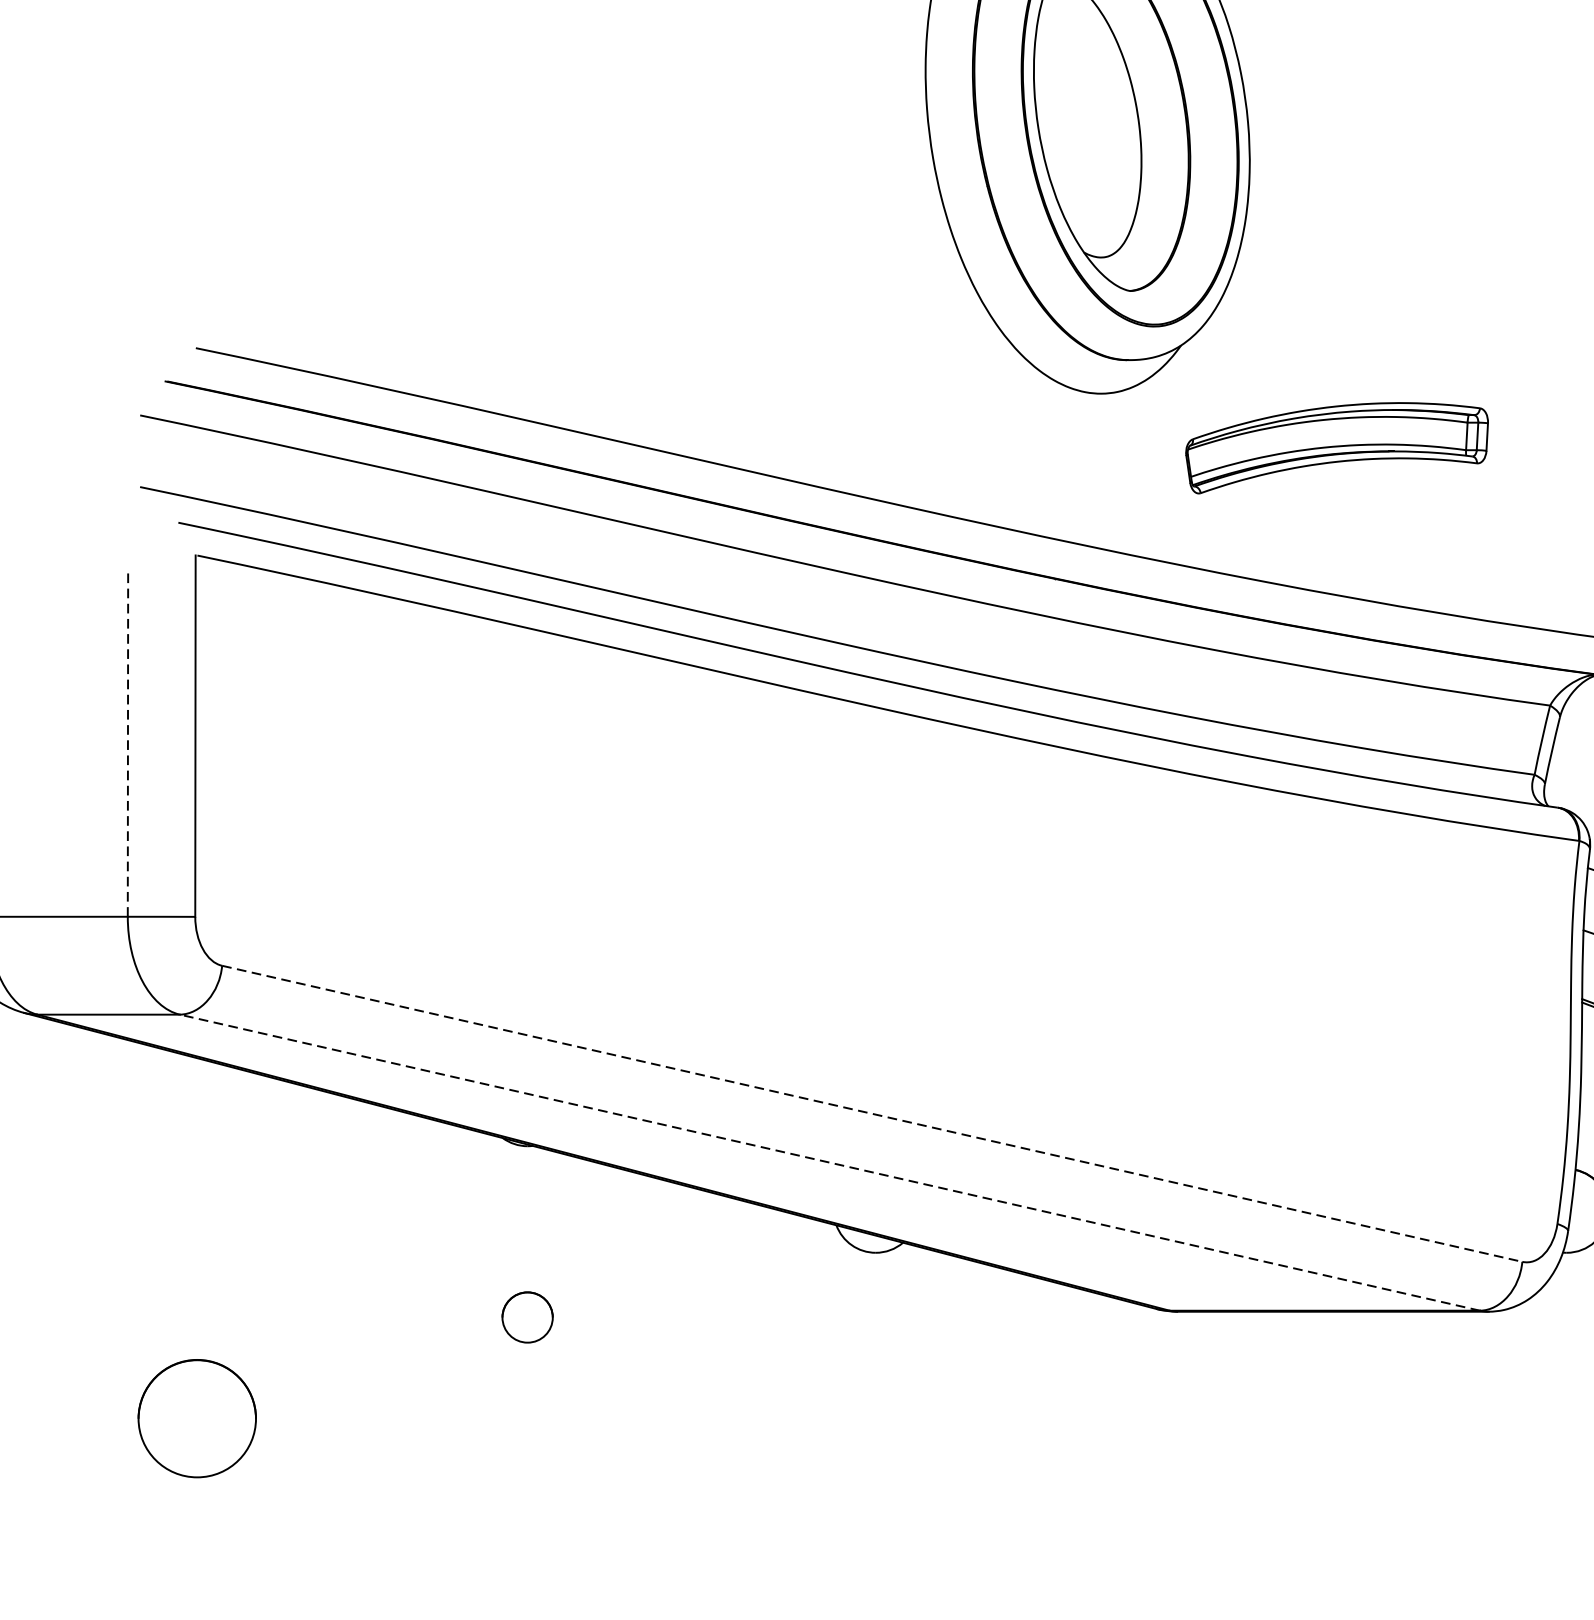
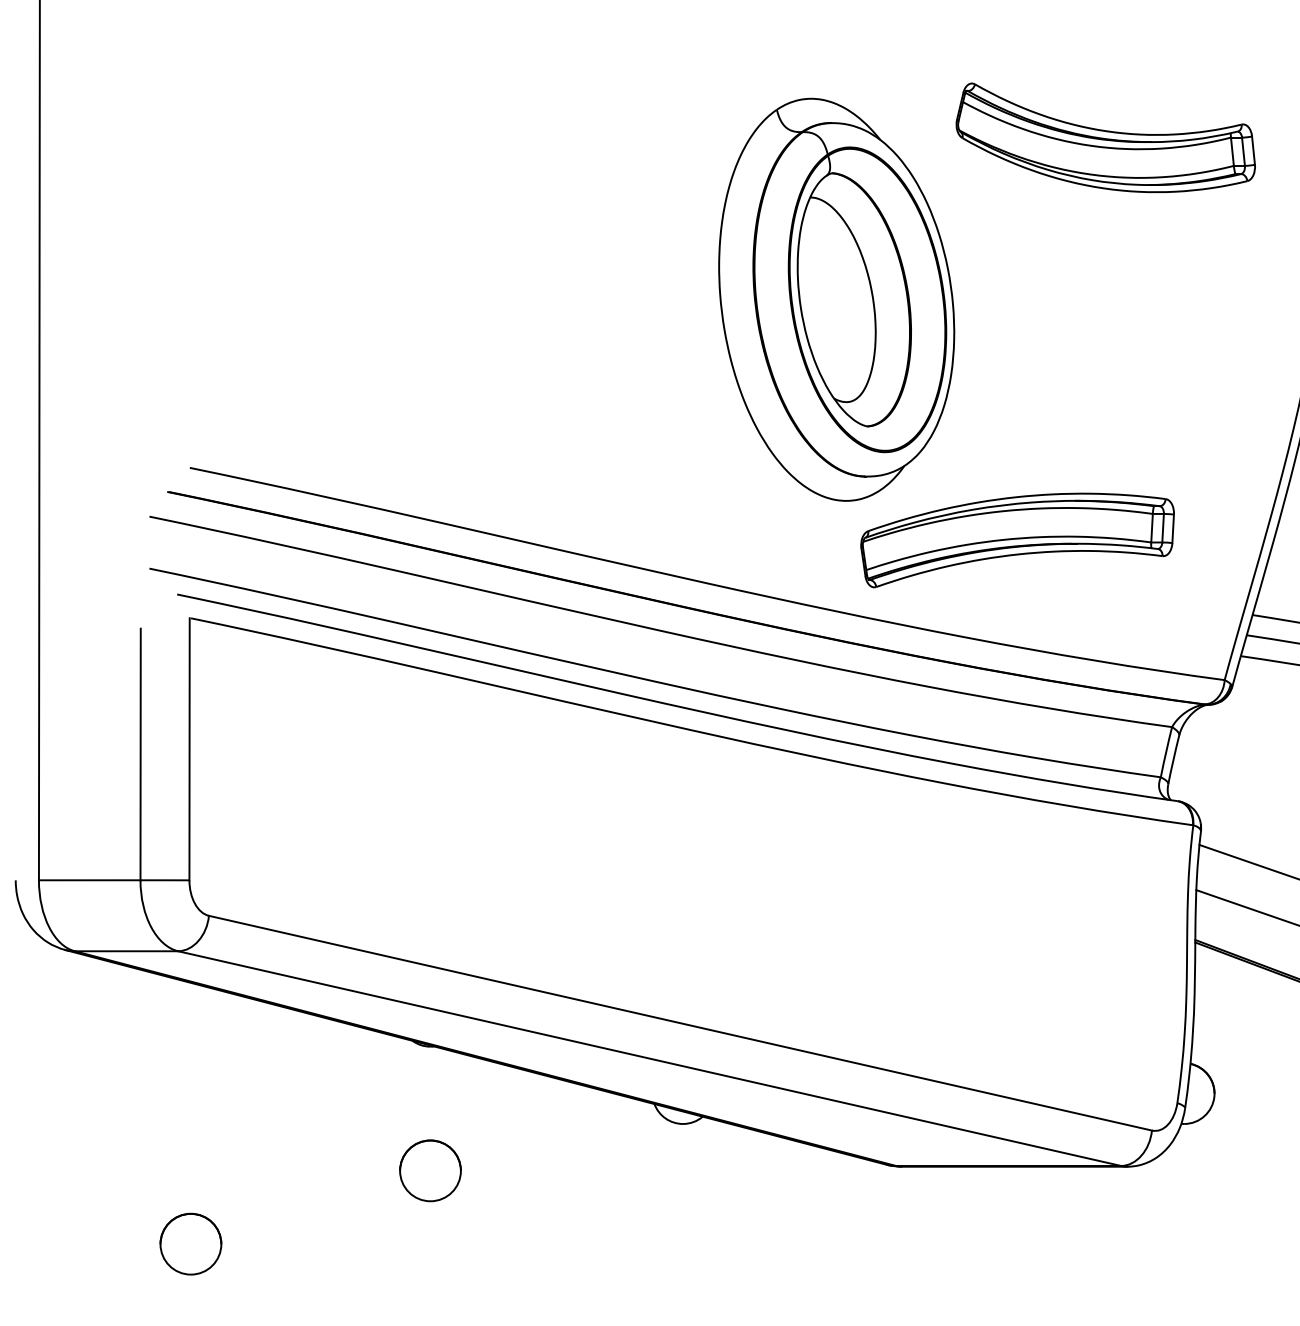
part: (1336, 448) -> (1017, 540), size x1.43
line: (127, 743) -> (140, 754), dashed -> solid
line: (872, 1114) -> (680, 1023), dashed -> solid
line: (829, 1162) -> (649, 1058), dashed -> solid
part: (527, 1316) -> (430, 1170), size x1.67
part: (196, 1417) -> (190, 1243), size x0.71

